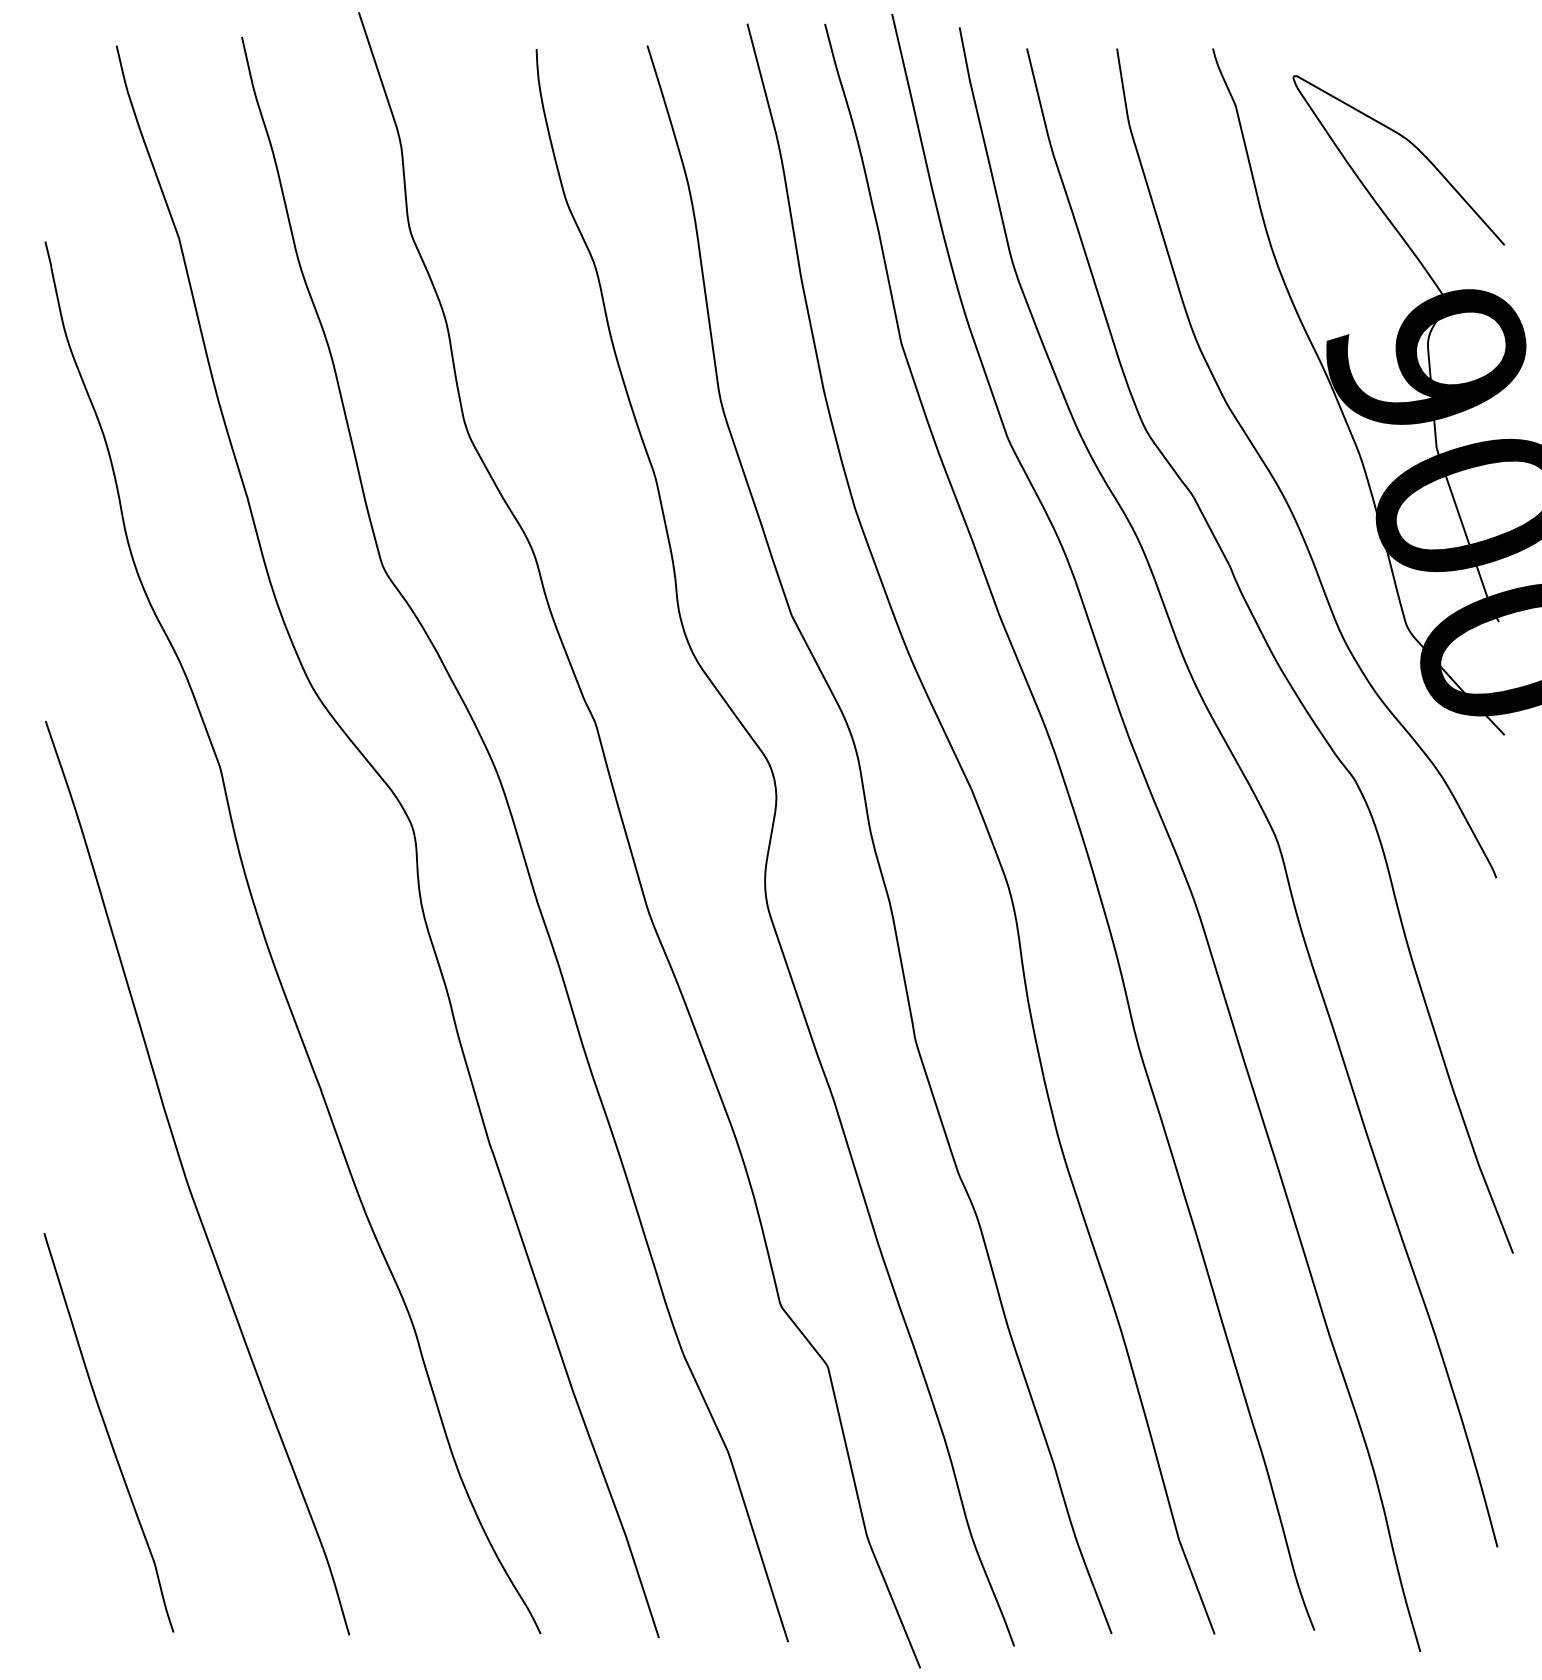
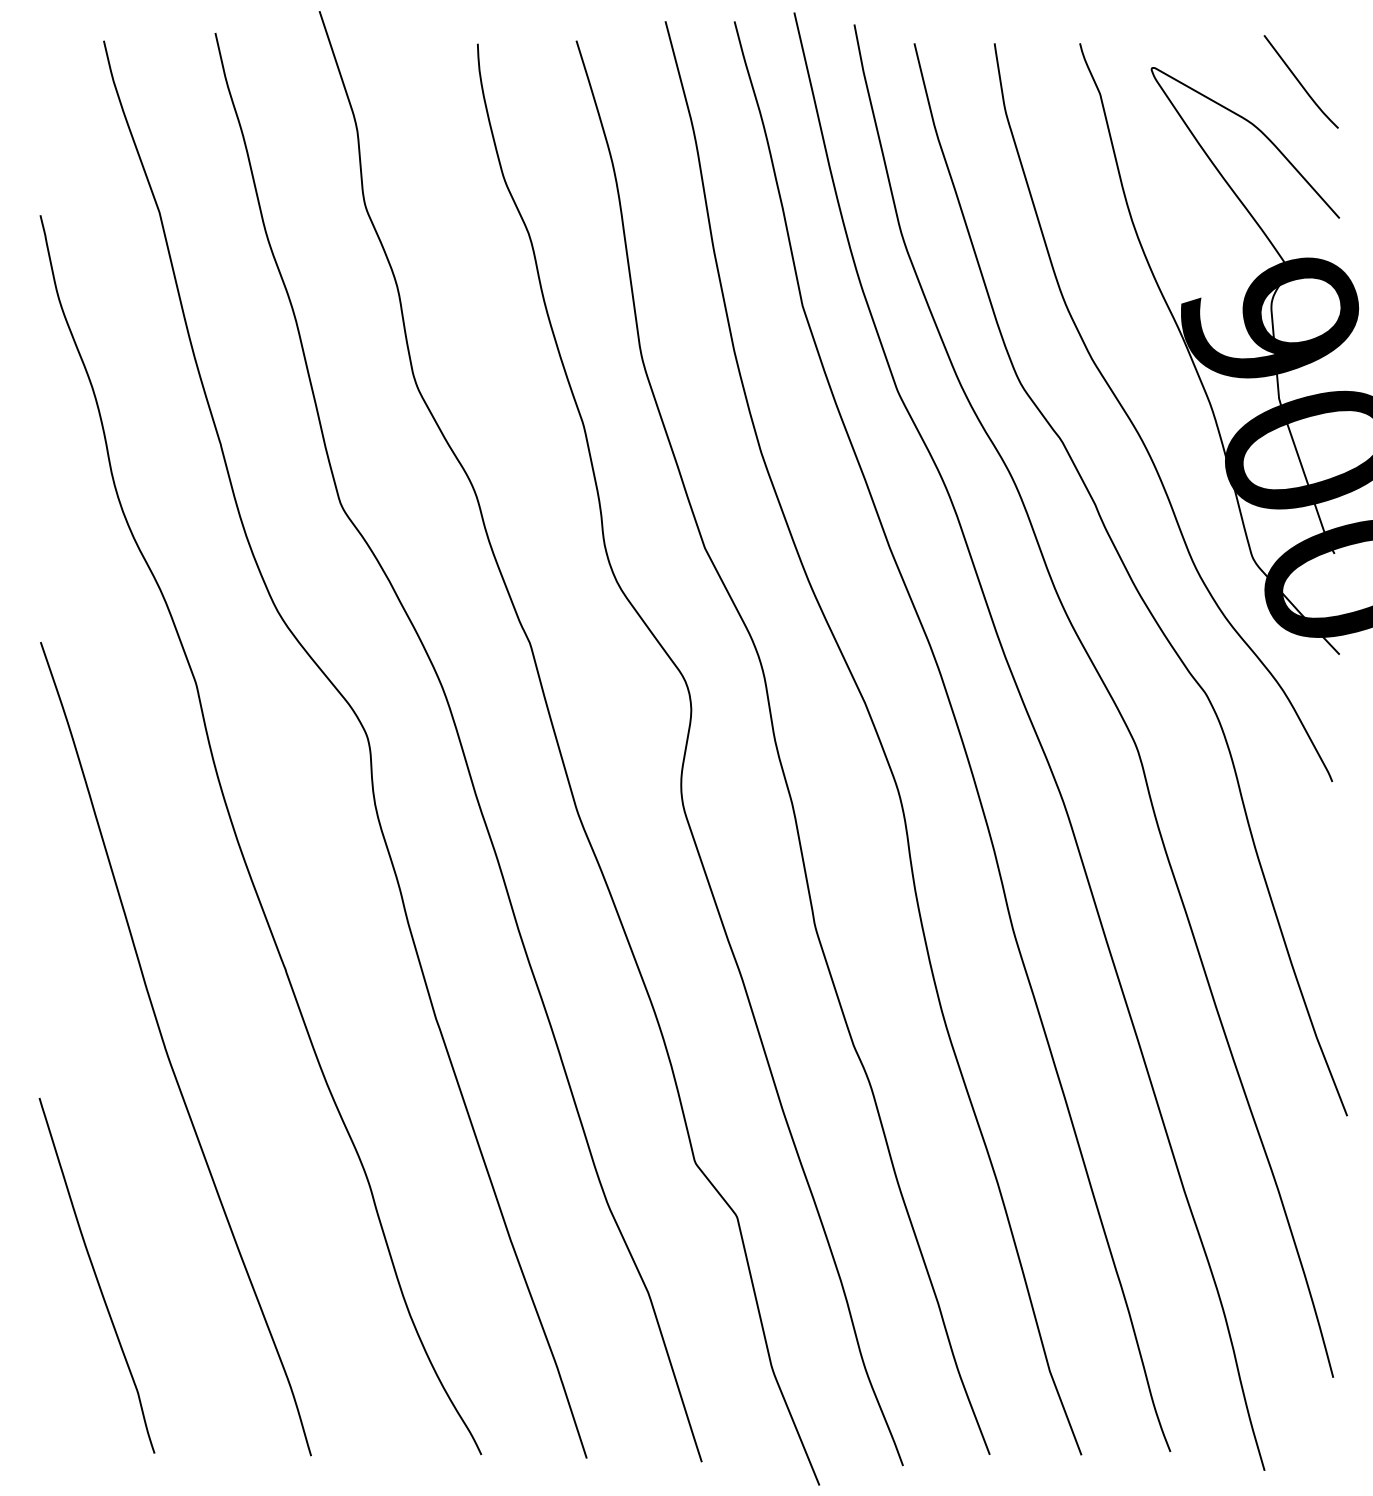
curve: (1459, 91) -> (1299, 81), added

